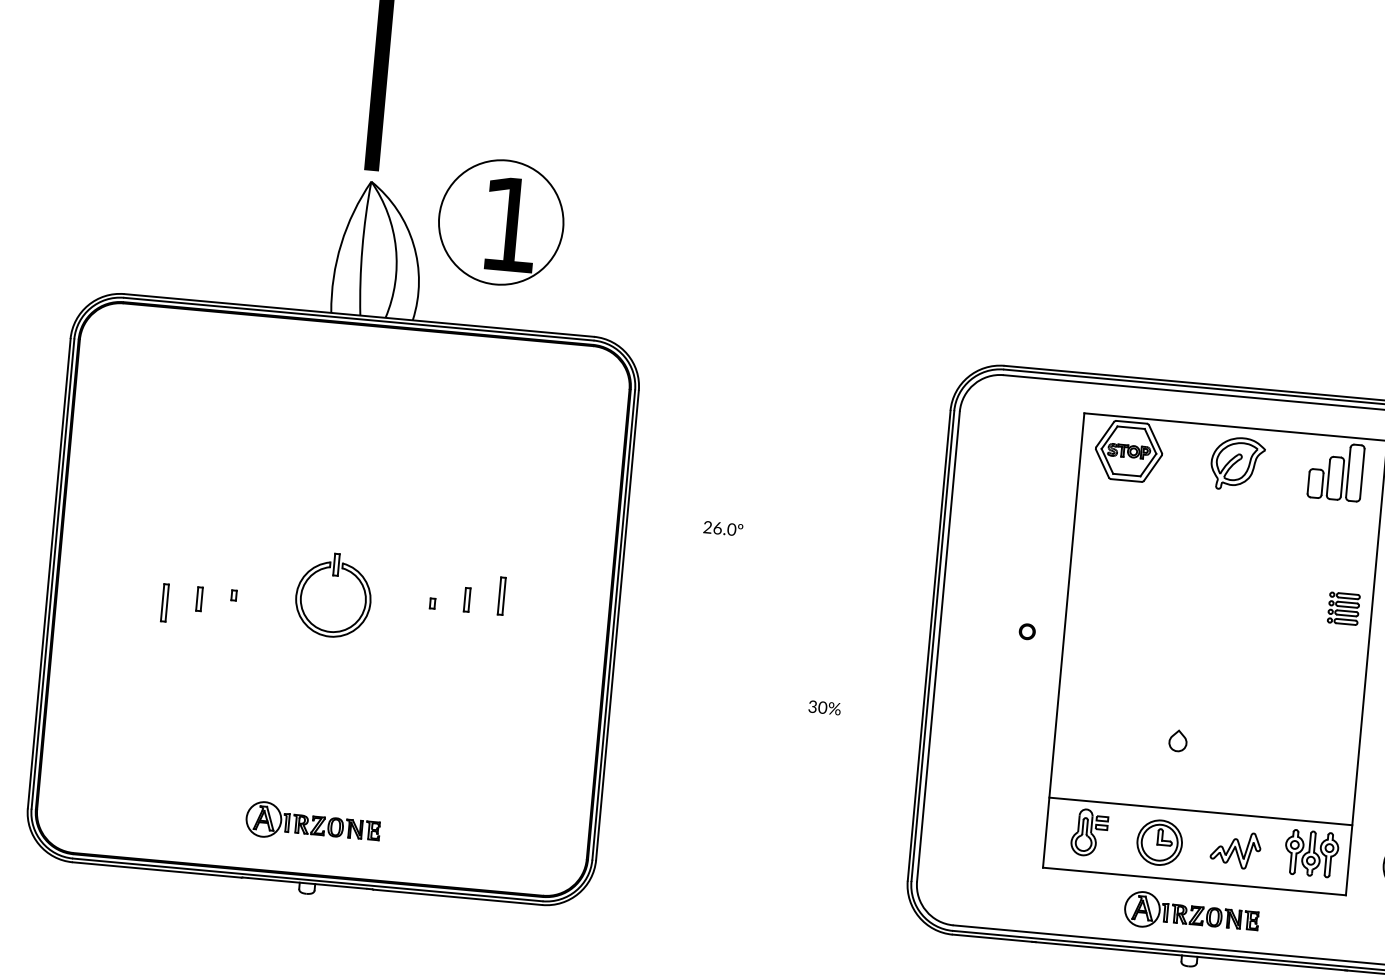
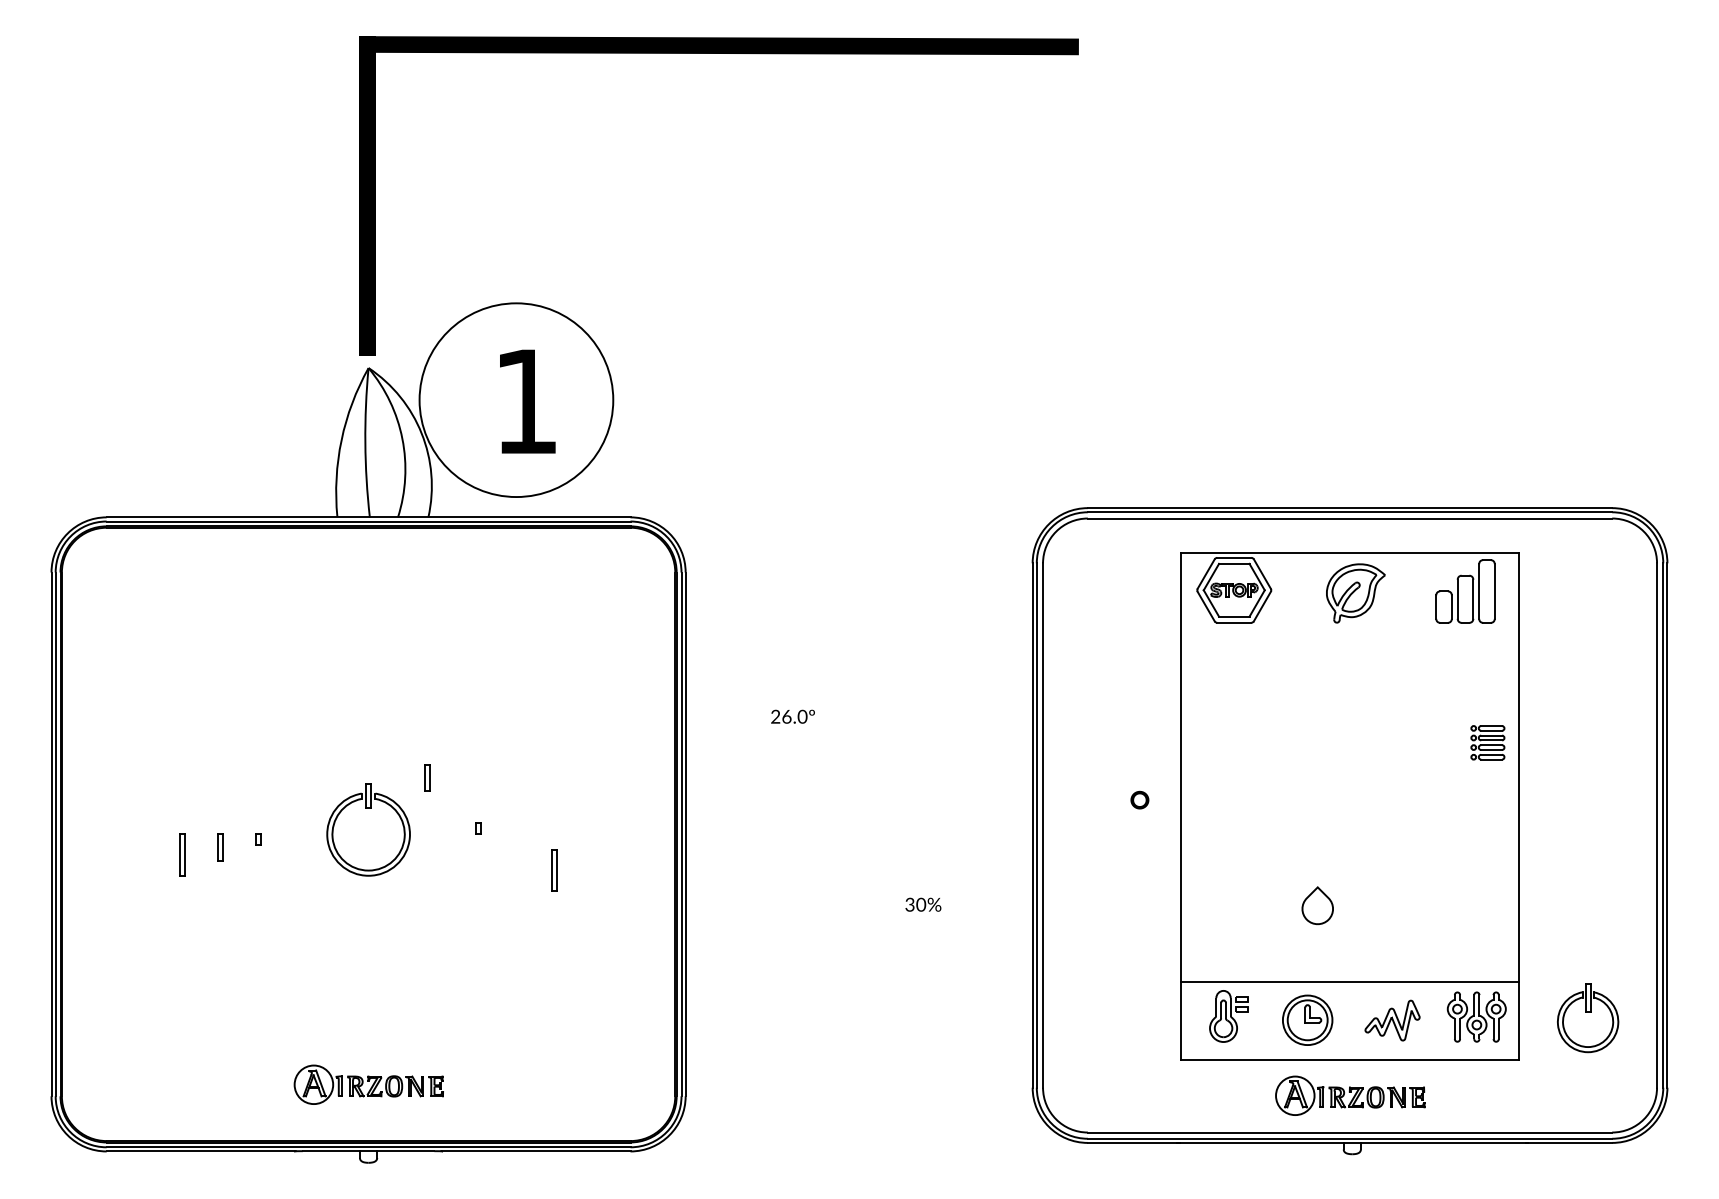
circle: (501, 222) -> (516, 400), size x1.4
part: (501, 595) -> (554, 870), moved
part: (467, 599) -> (427, 777), moved
part: (1177, 740) -> (1317, 905), size x1.6

